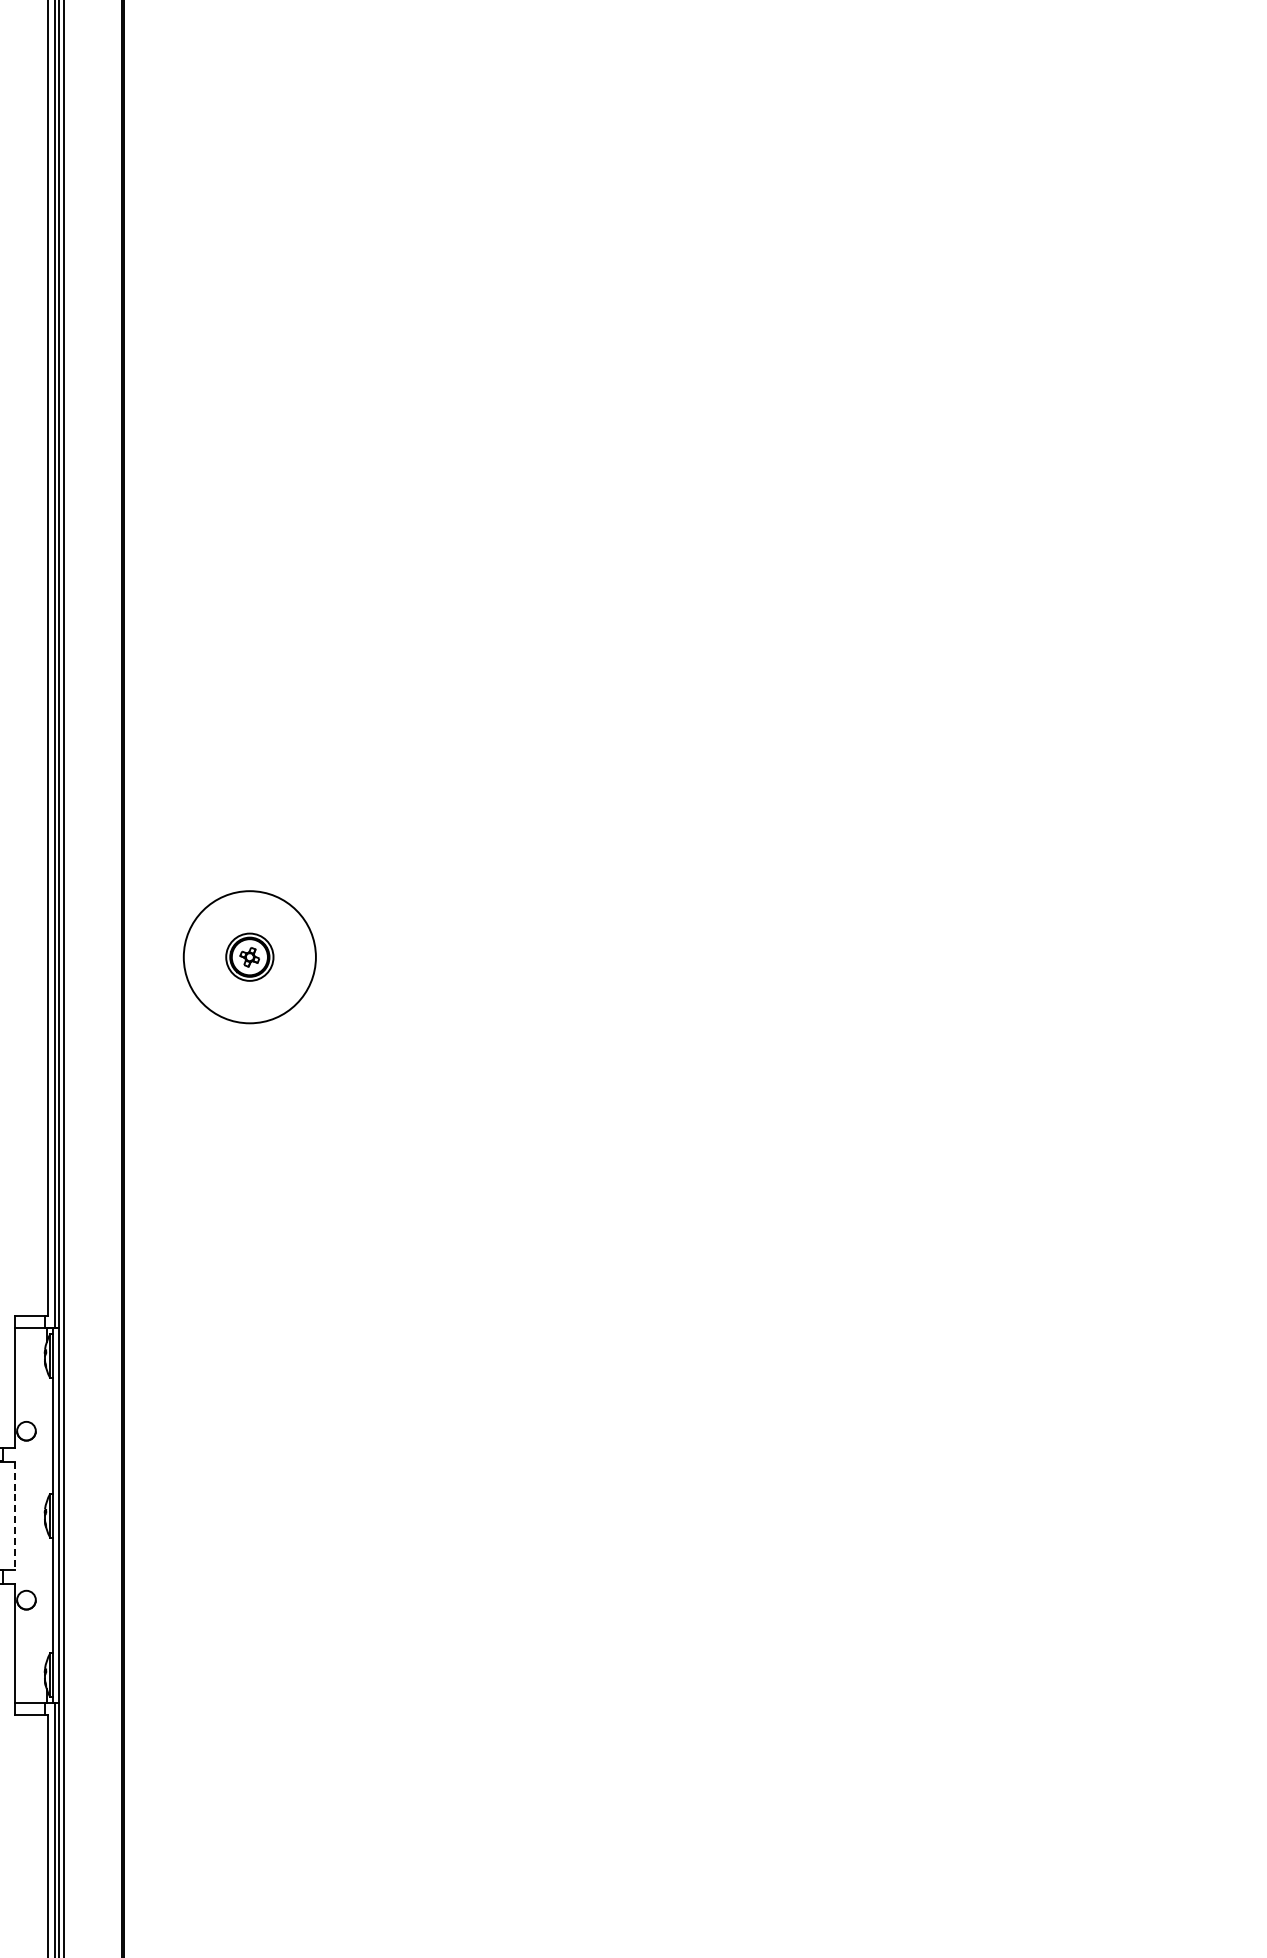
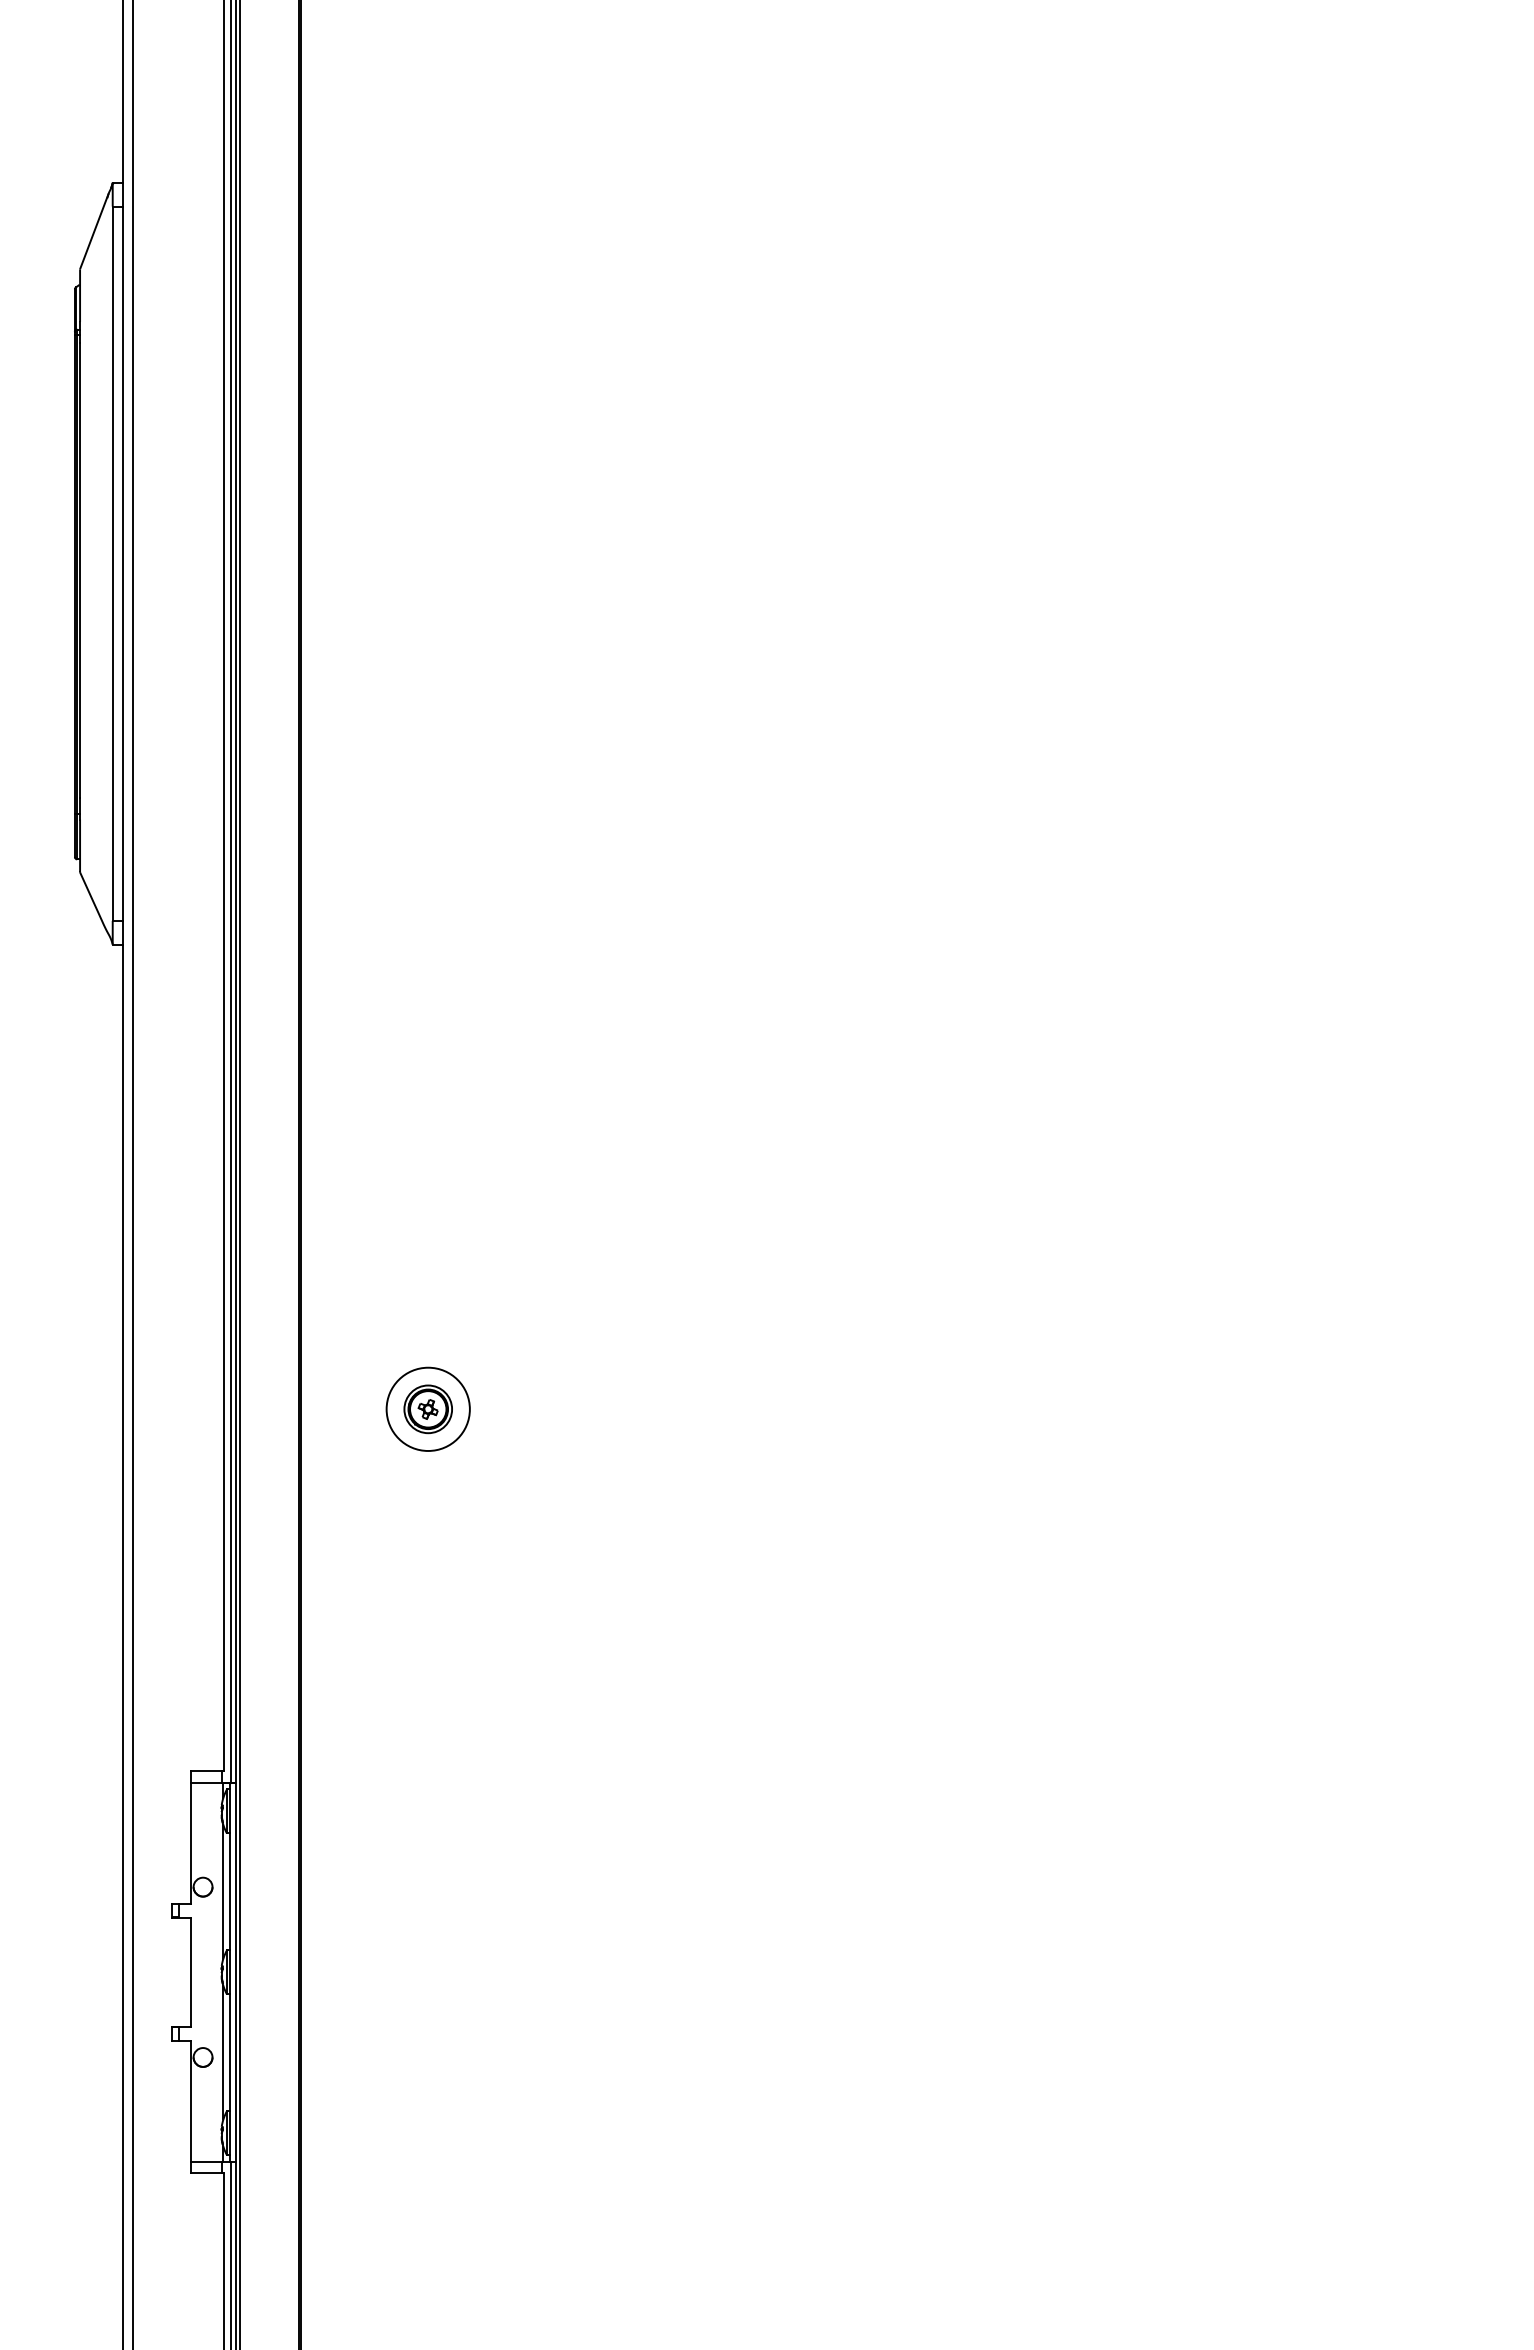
circle: (249, 956) -> (427, 1408), size x0.62
line: (46, 1435) -> (223, 1891), added
line: (14, 1515) -> (191, 1972), dashed -> solid
line: (46, 1595) -> (223, 2052), added

